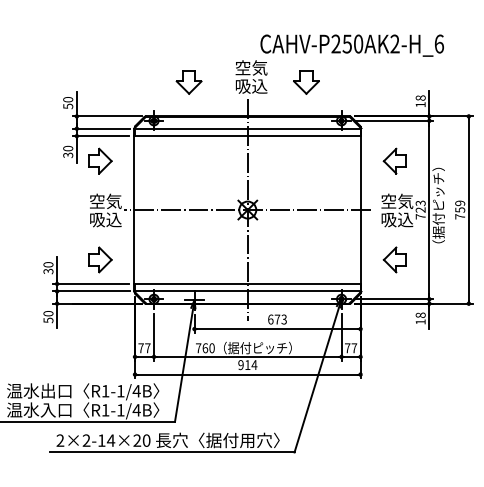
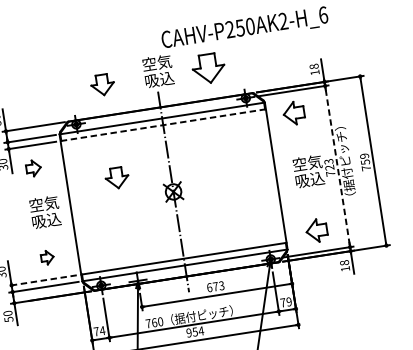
part: (306, 82) -> (208, 68), size x1.4
line: (247, 136) -> (163, 125), solid -> dashed
part: (100, 160) -> (33, 167), size x0.7
part: (394, 160) -> (293, 112), moved
part: (188, 185) -> (116, 178), added
line: (247, 210) -> (173, 192), removed
line: (429, 210) -> (337, 166), solid -> dashed
part: (100, 259) -> (47, 257), size x0.6
part: (394, 259) -> (316, 230), moved
line: (91, 283) -> (42, 280), solid -> dashed
text: (147, 348) -> (102, 331), 77 -> 74
text: (354, 348) -> (289, 302), 77 -> 79
text: (247, 365) -> (195, 332), 914 -> 954

